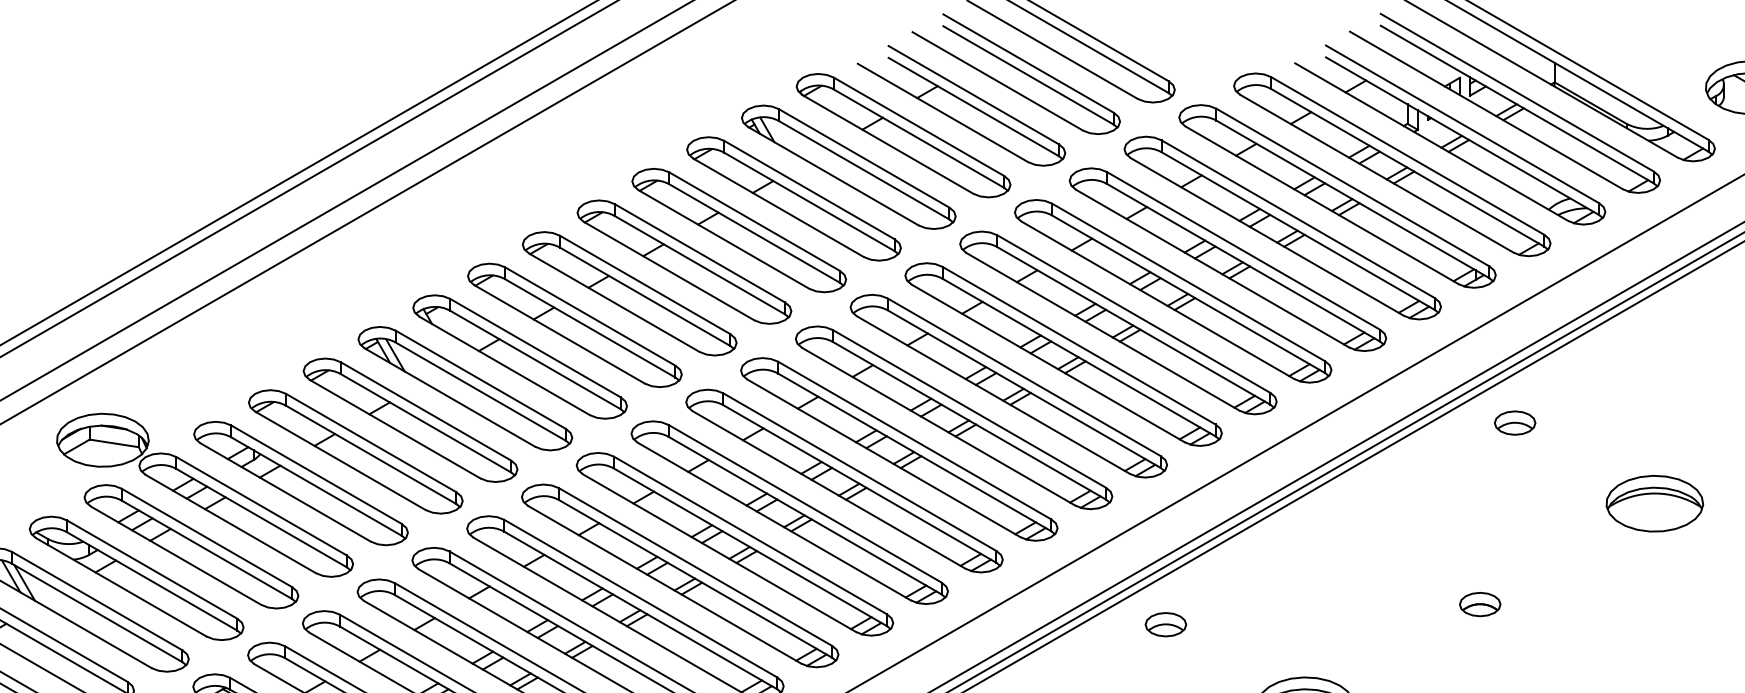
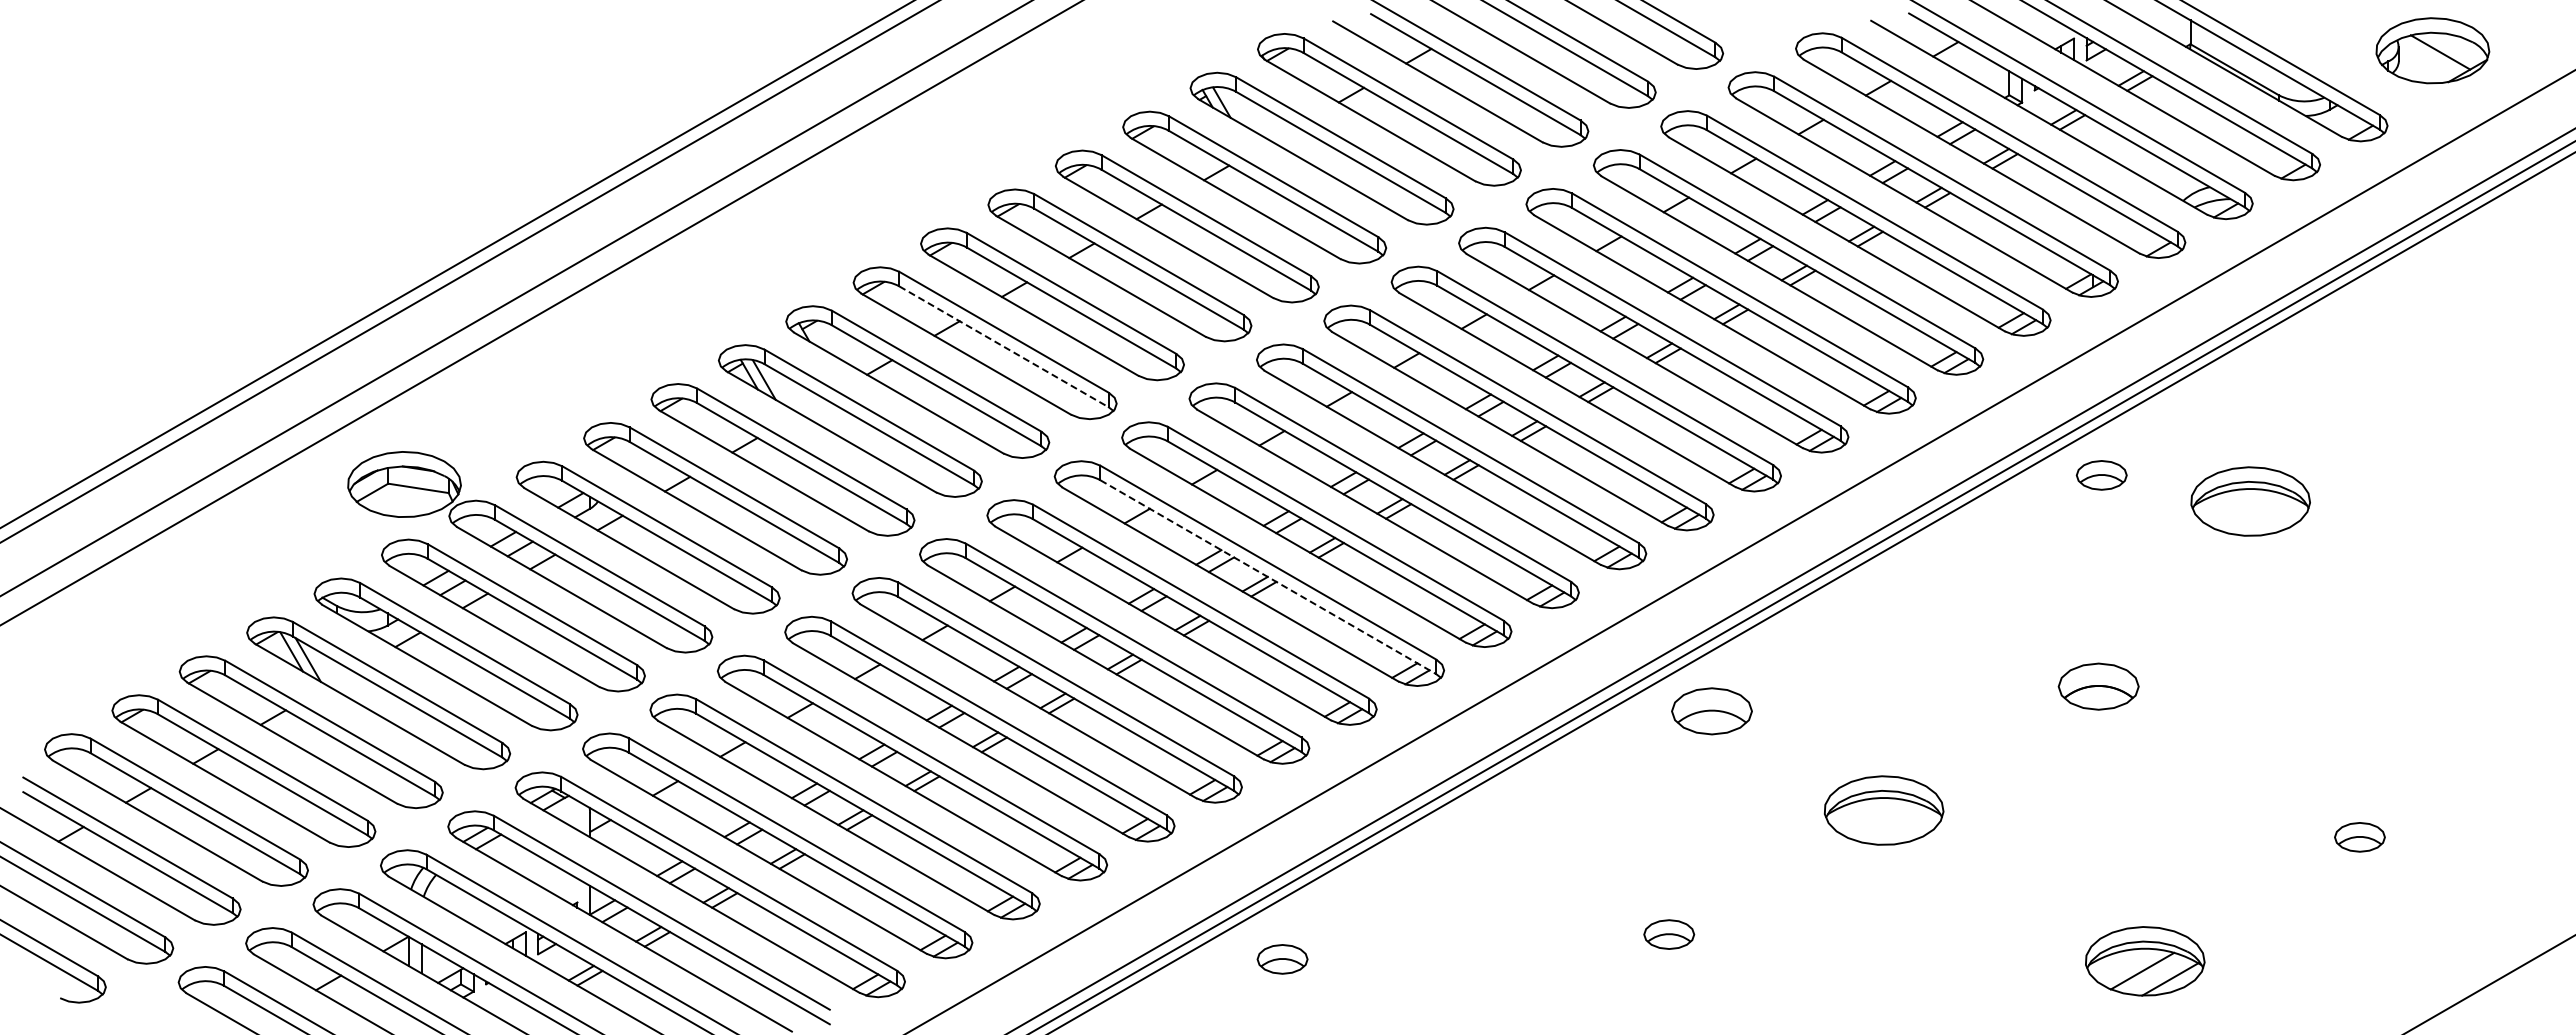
line: (590, 328) -> (1004, 346), solid -> dashed
part: (1514, 423) -> (2101, 475), moved
part: (1654, 503) -> (2250, 501), moved
line: (805, 515) -> (1268, 577), solid -> dashed
part: (1479, 604) -> (2098, 686), size x1.6
part: (1166, 624) -> (1712, 711), size x1.6

